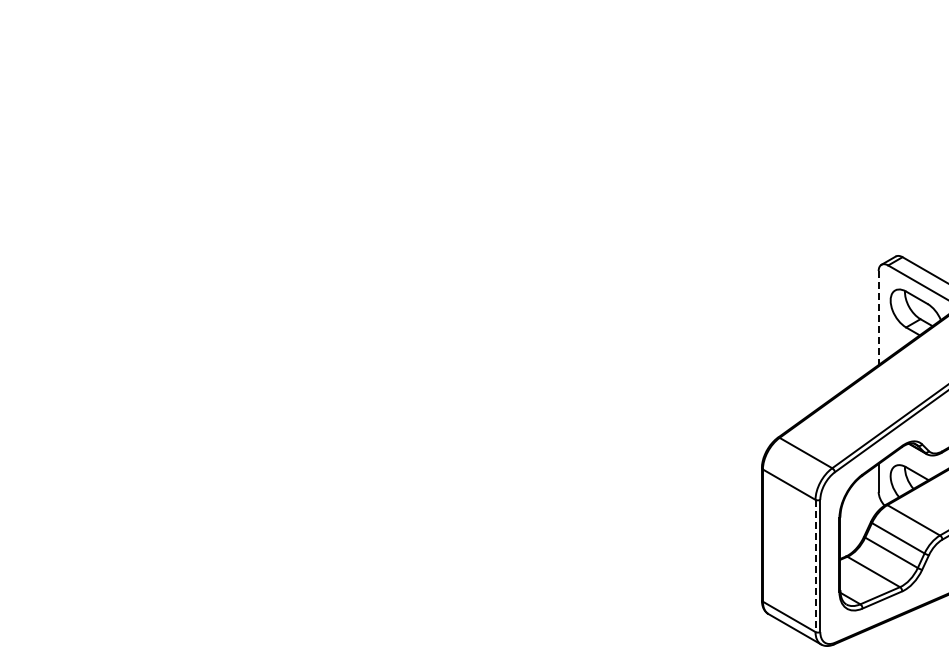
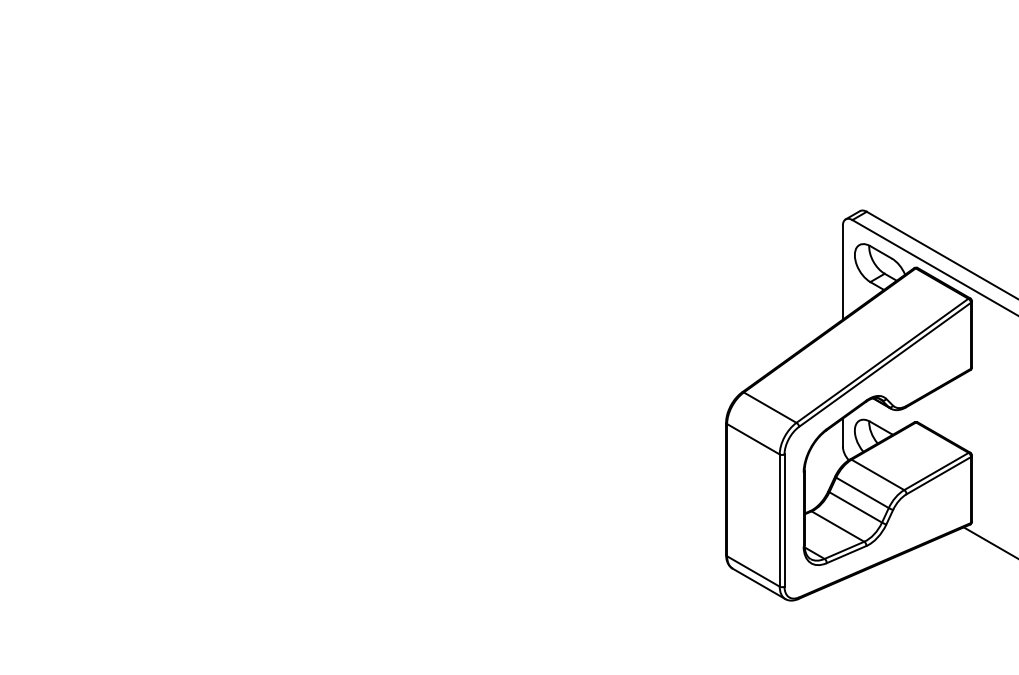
line: (878, 318) -> (842, 273), dashed -> solid
line: (815, 566) -> (779, 521), dashed -> solid

